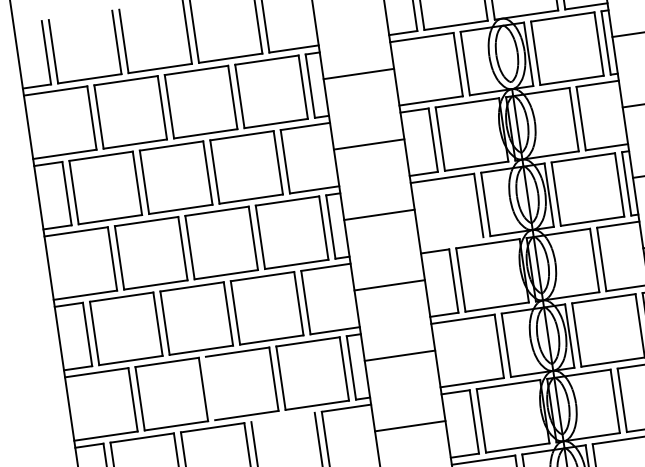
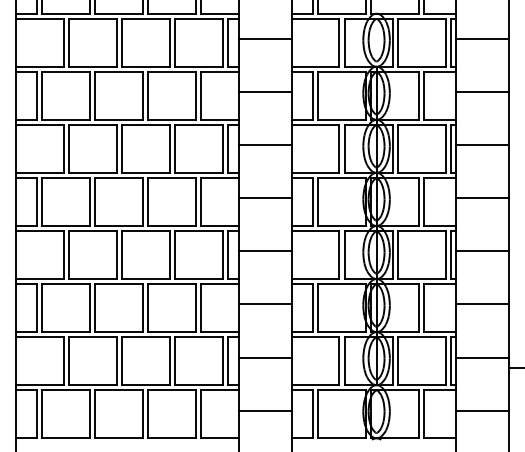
line: (451, 241) -> (315, 172), added
line: (210, 388) -> (121, 255), added
line: (283, 417) -> (172, 284), added

